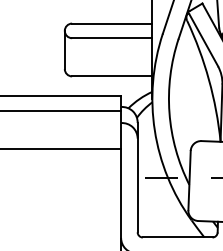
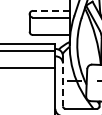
line: (110, 22) -> (50, 10), solid -> dashed
line: (136, 177) -> (62, 81), solid -> dashed

